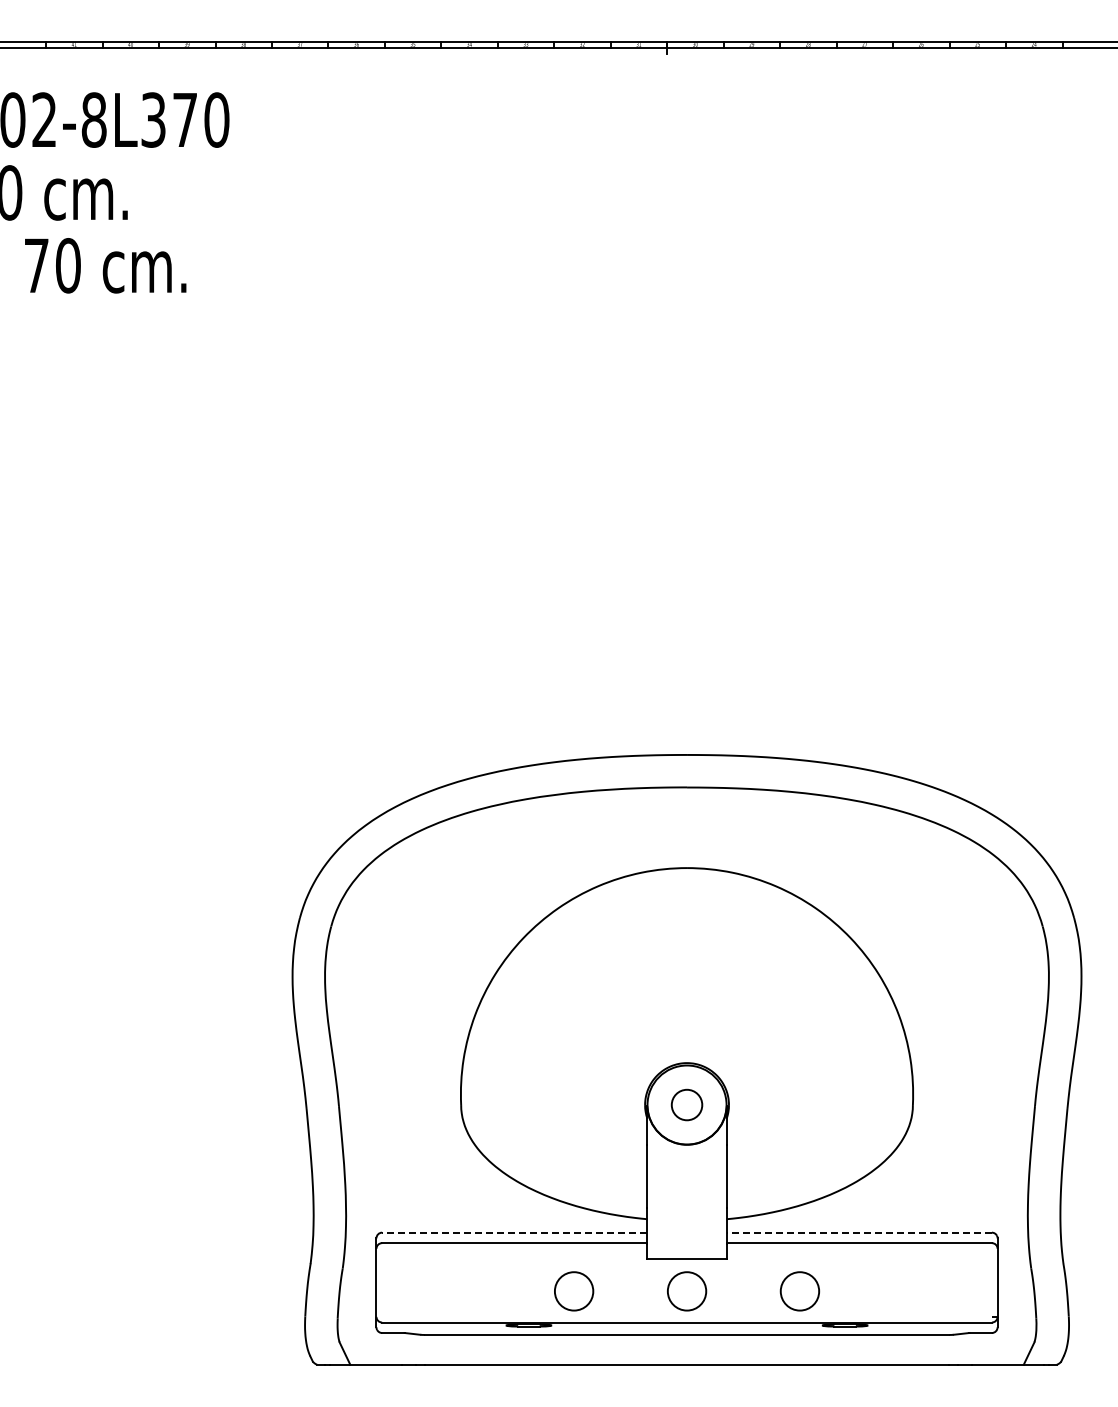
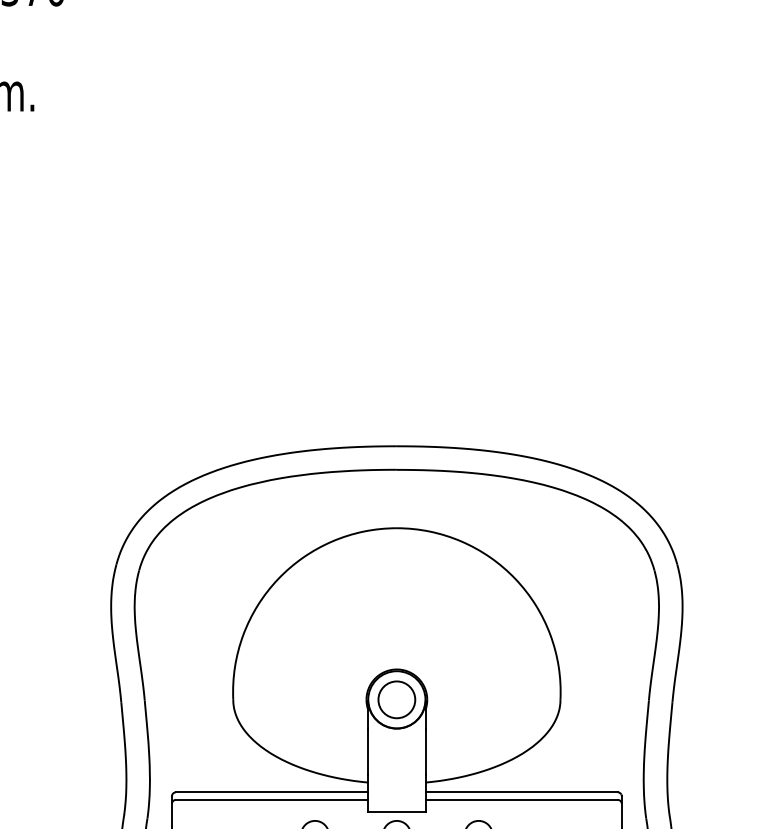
circle: (686, 1104) -> (396, 699), size x1.67
line: (514, 1232) -> (271, 792), dashed -> solid
line: (859, 1232) -> (521, 792), dashed -> solid

